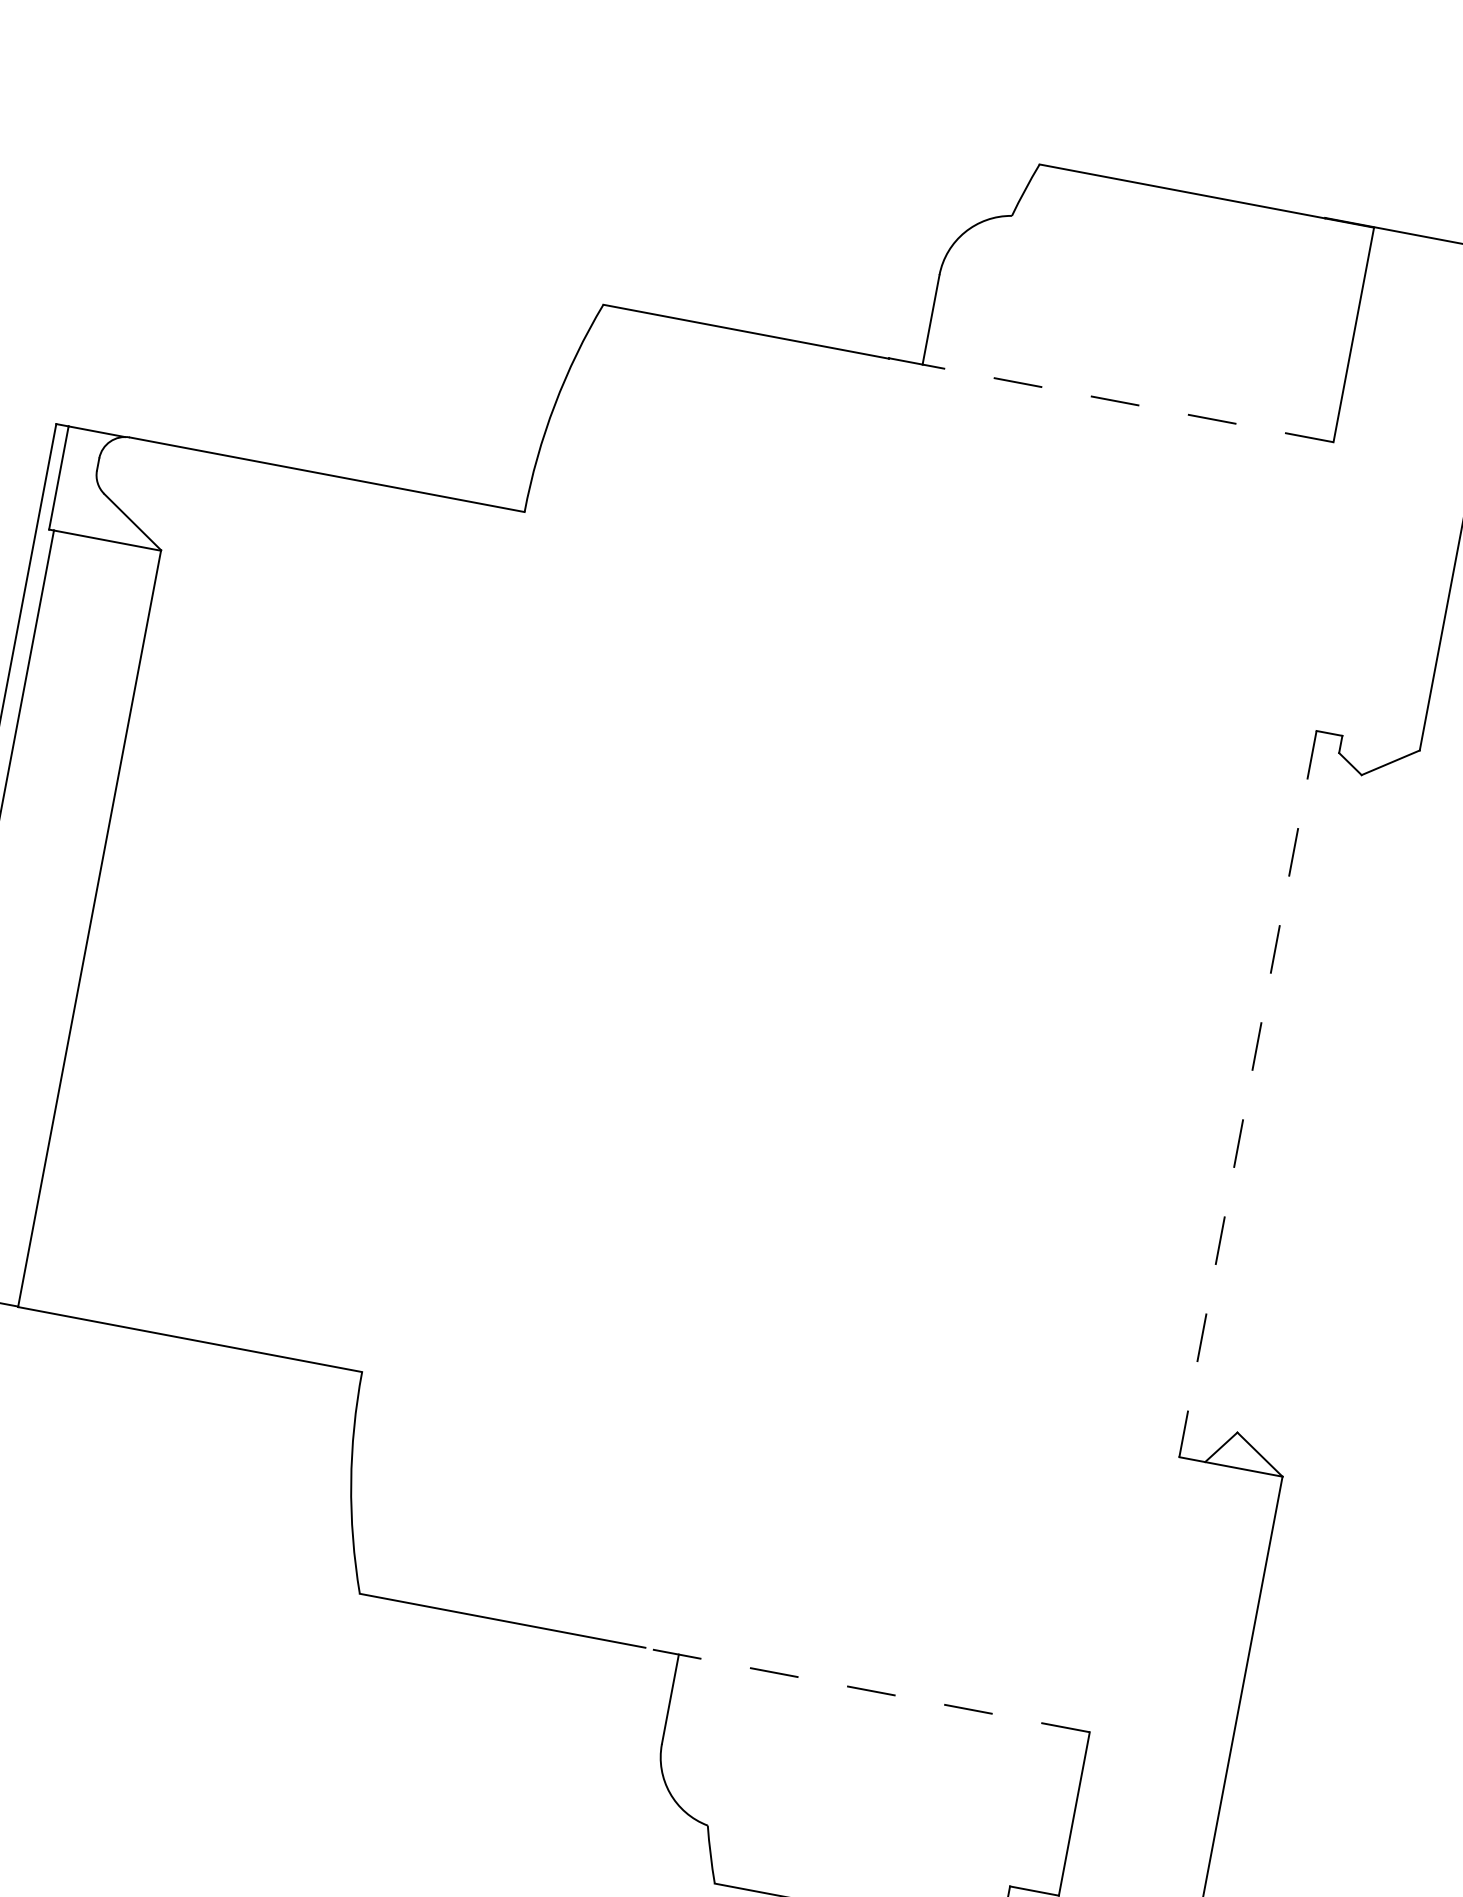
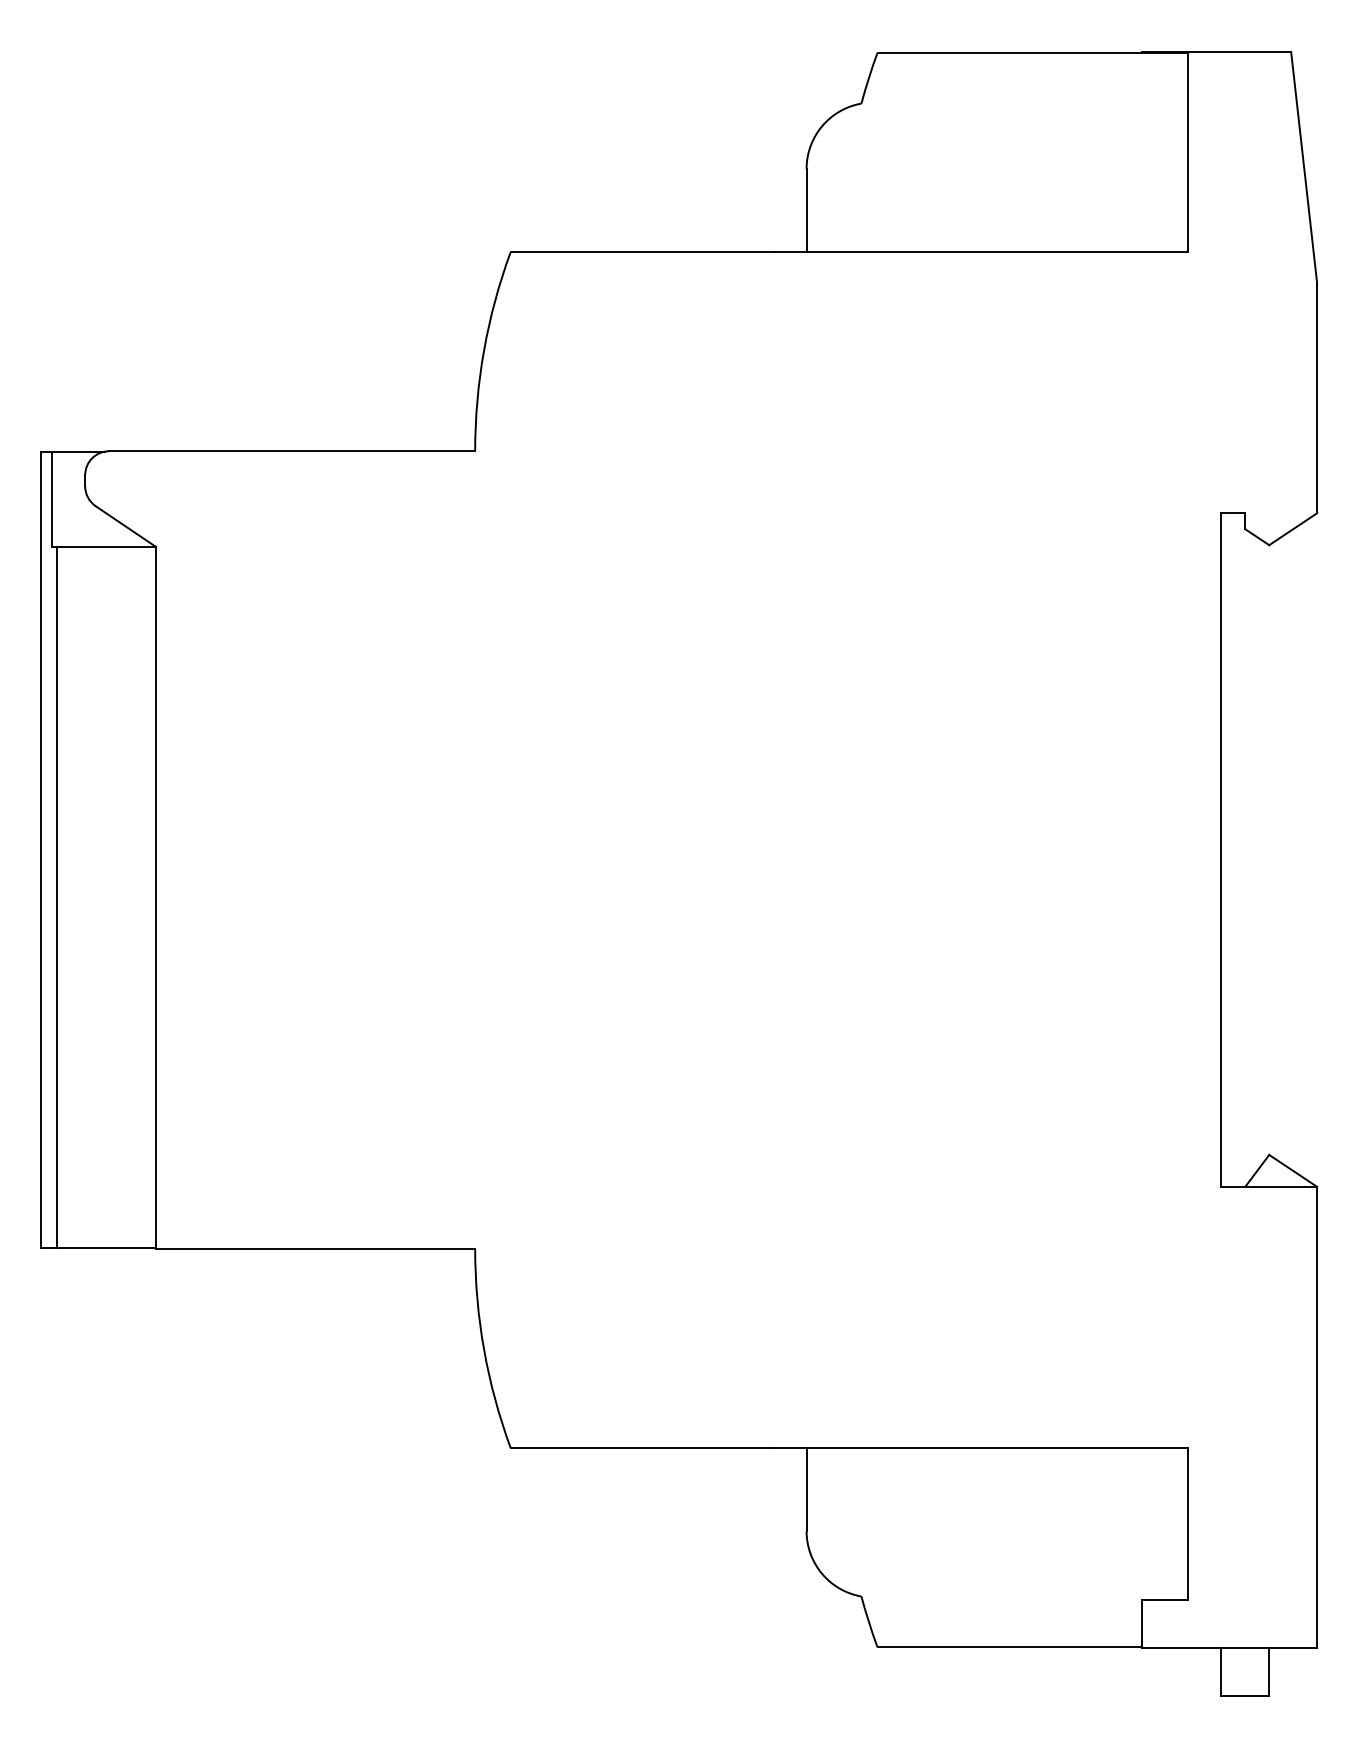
line: (1128, 403) -> (997, 251), dashed -> solid
line: (1248, 1094) -> (1221, 850), dashed -> solid
line: (867, 1690) -> (981, 1448), dashed -> solid

